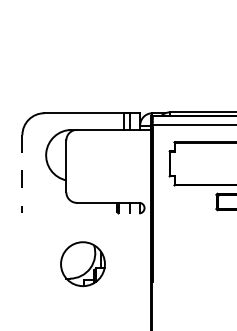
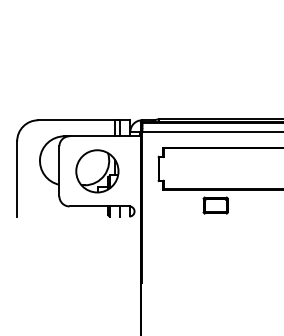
line: (22, 173) -> (17, 178), dashed -> solid
part: (83, 264) -> (97, 171), moved

